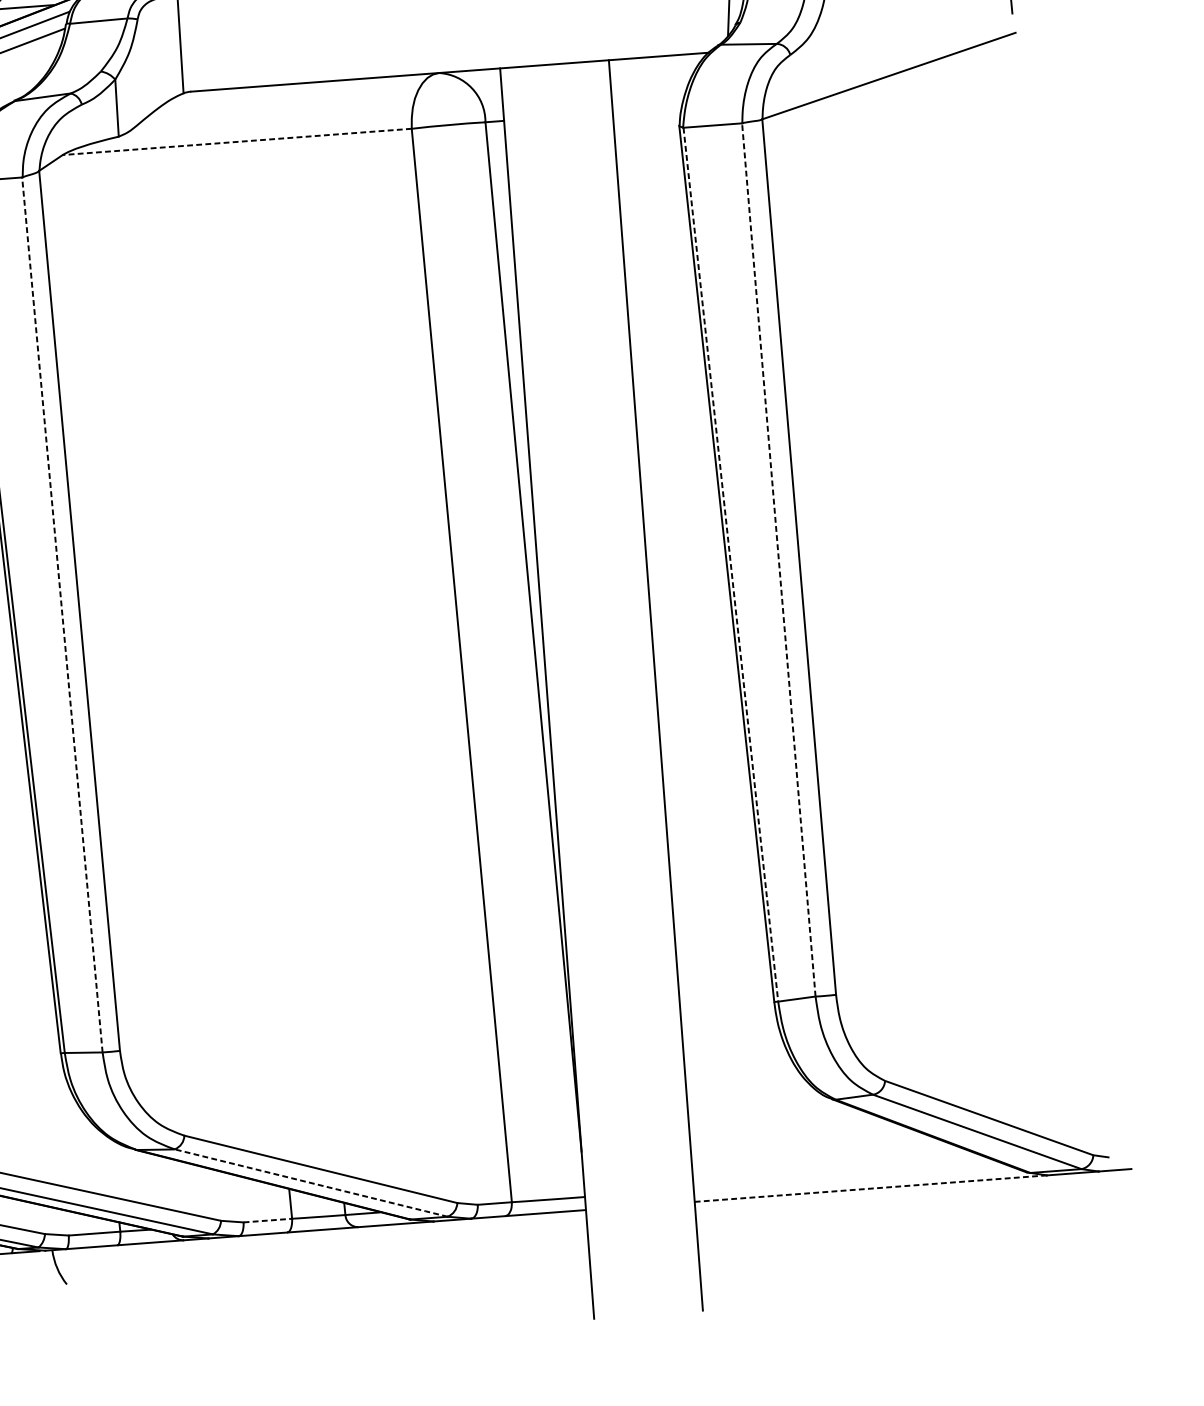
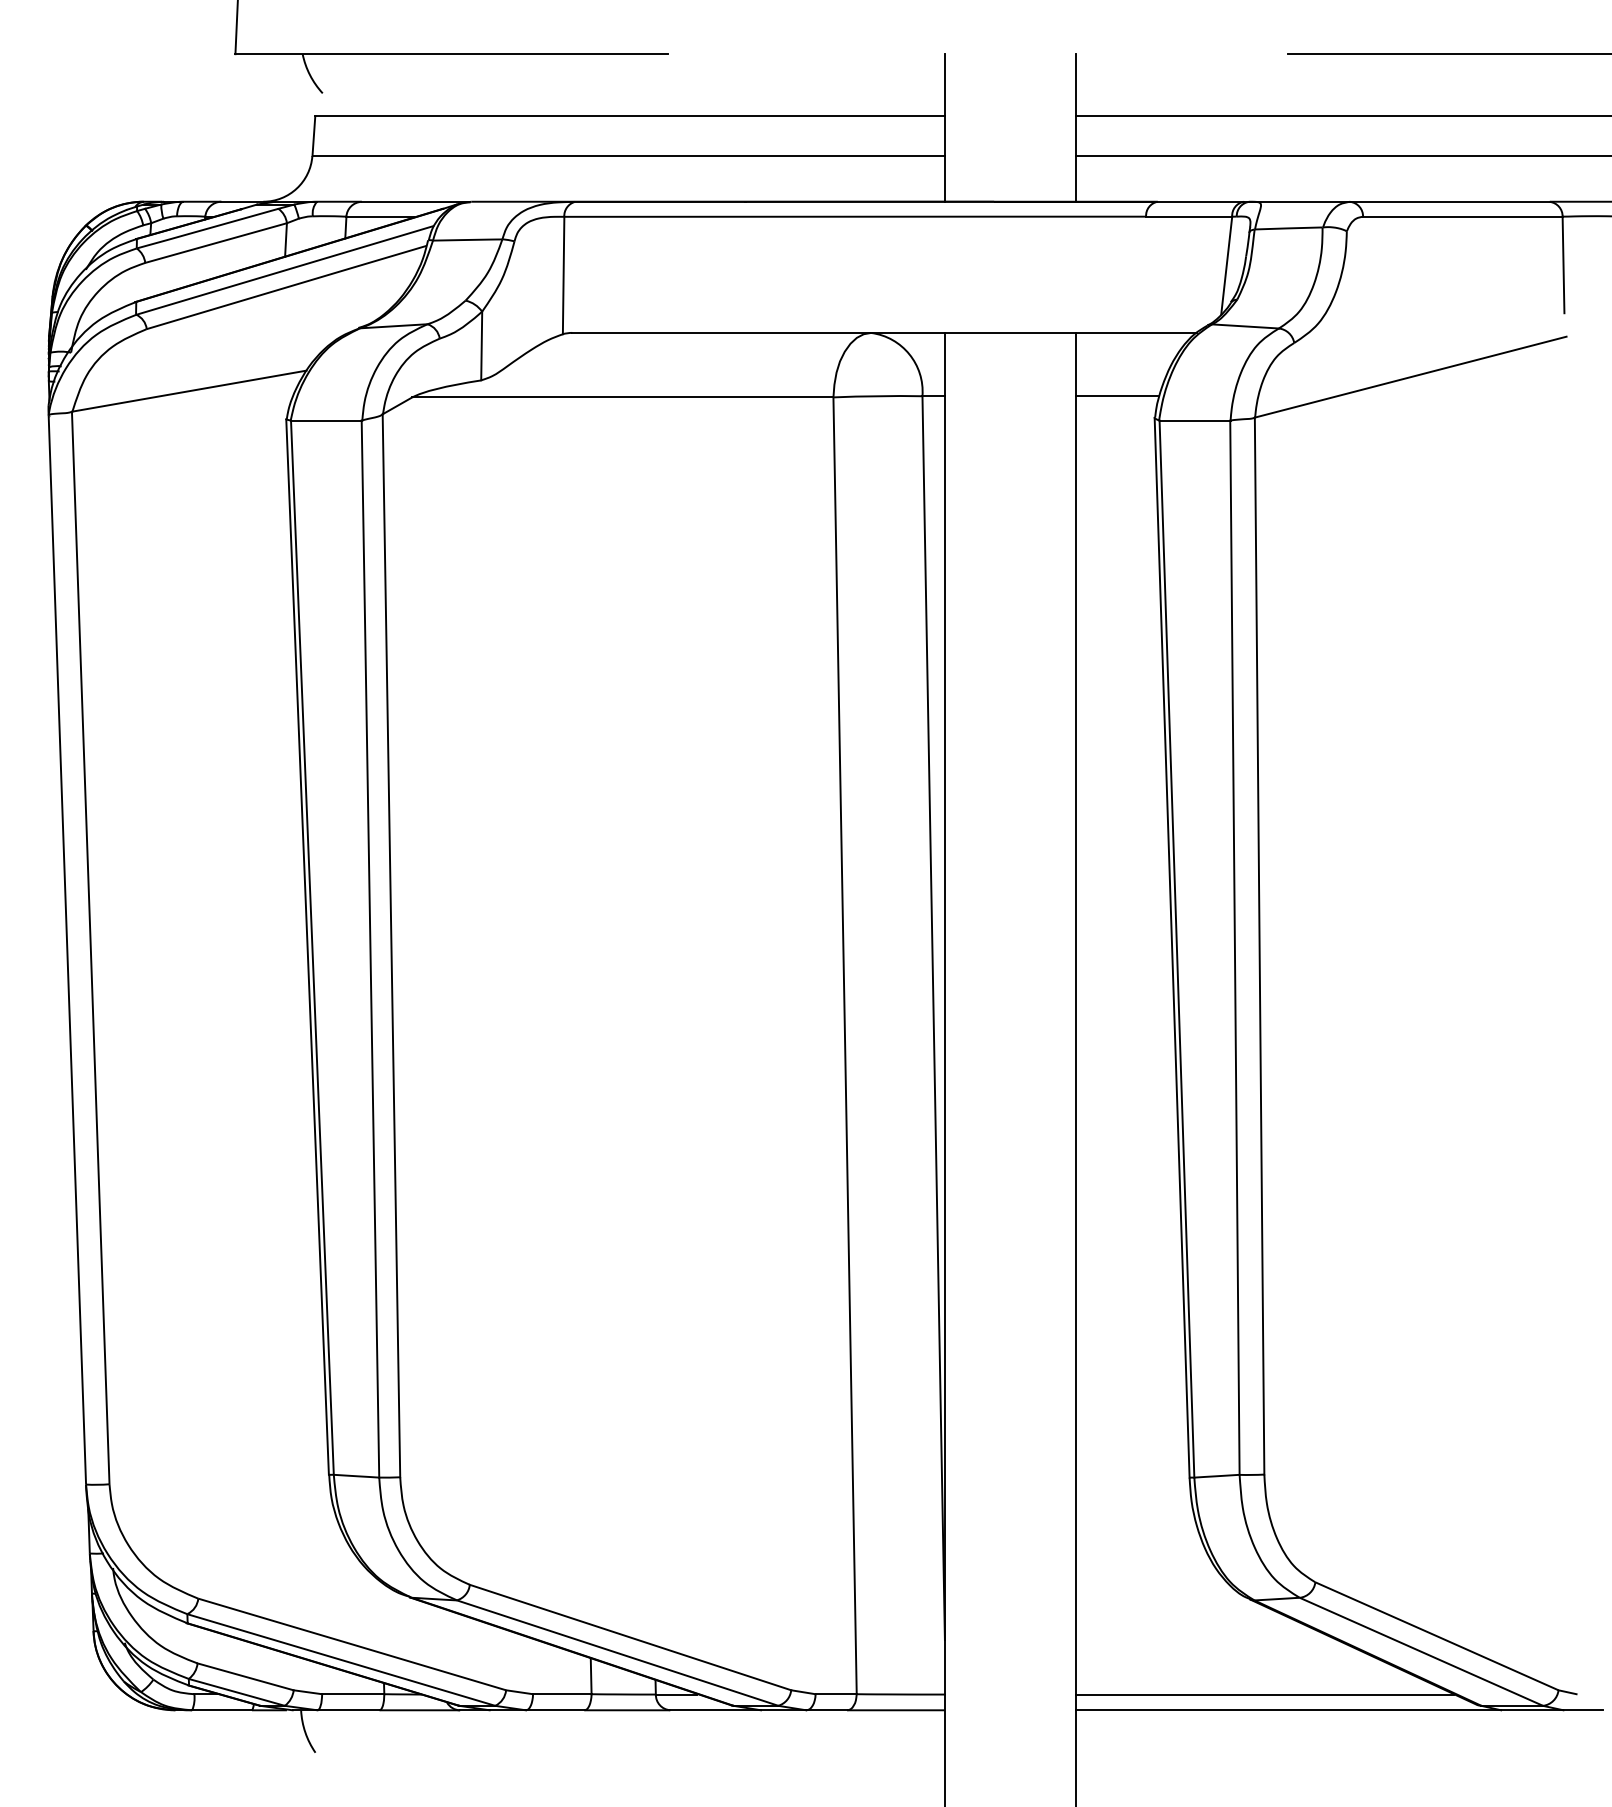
line: (646, 110) -> (1116, 396), added
line: (236, 142) -> (622, 397), dashed -> solid
line: (778, 559) -> (1234, 947), dashed -> solid
line: (730, 565) -> (1176, 949), dashed -> solid
line: (62, 615) -> (370, 949), dashed -> solid
line: (849, 1177) -> (1264, 1694), added
line: (311, 1183) -> (618, 1653), dashed -> solid
line: (870, 1188) -> (1288, 1710), dashed -> solid
line: (268, 1220) -> (562, 1694), dashed -> solid

